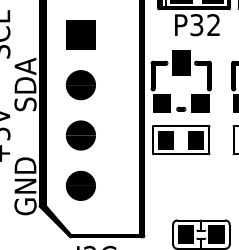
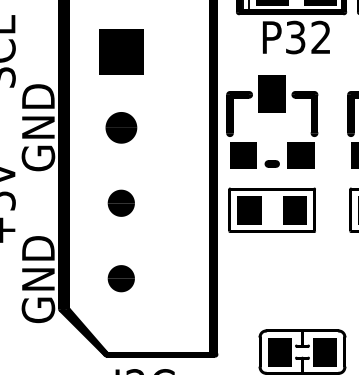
text: (25, 85) -> (38, 128), SDA -> GND
part: (80, 85) -> (120, 128), size x0.7
part: (80, 135) -> (120, 203), size x0.6
part: (80, 185) -> (120, 278), size x0.6

